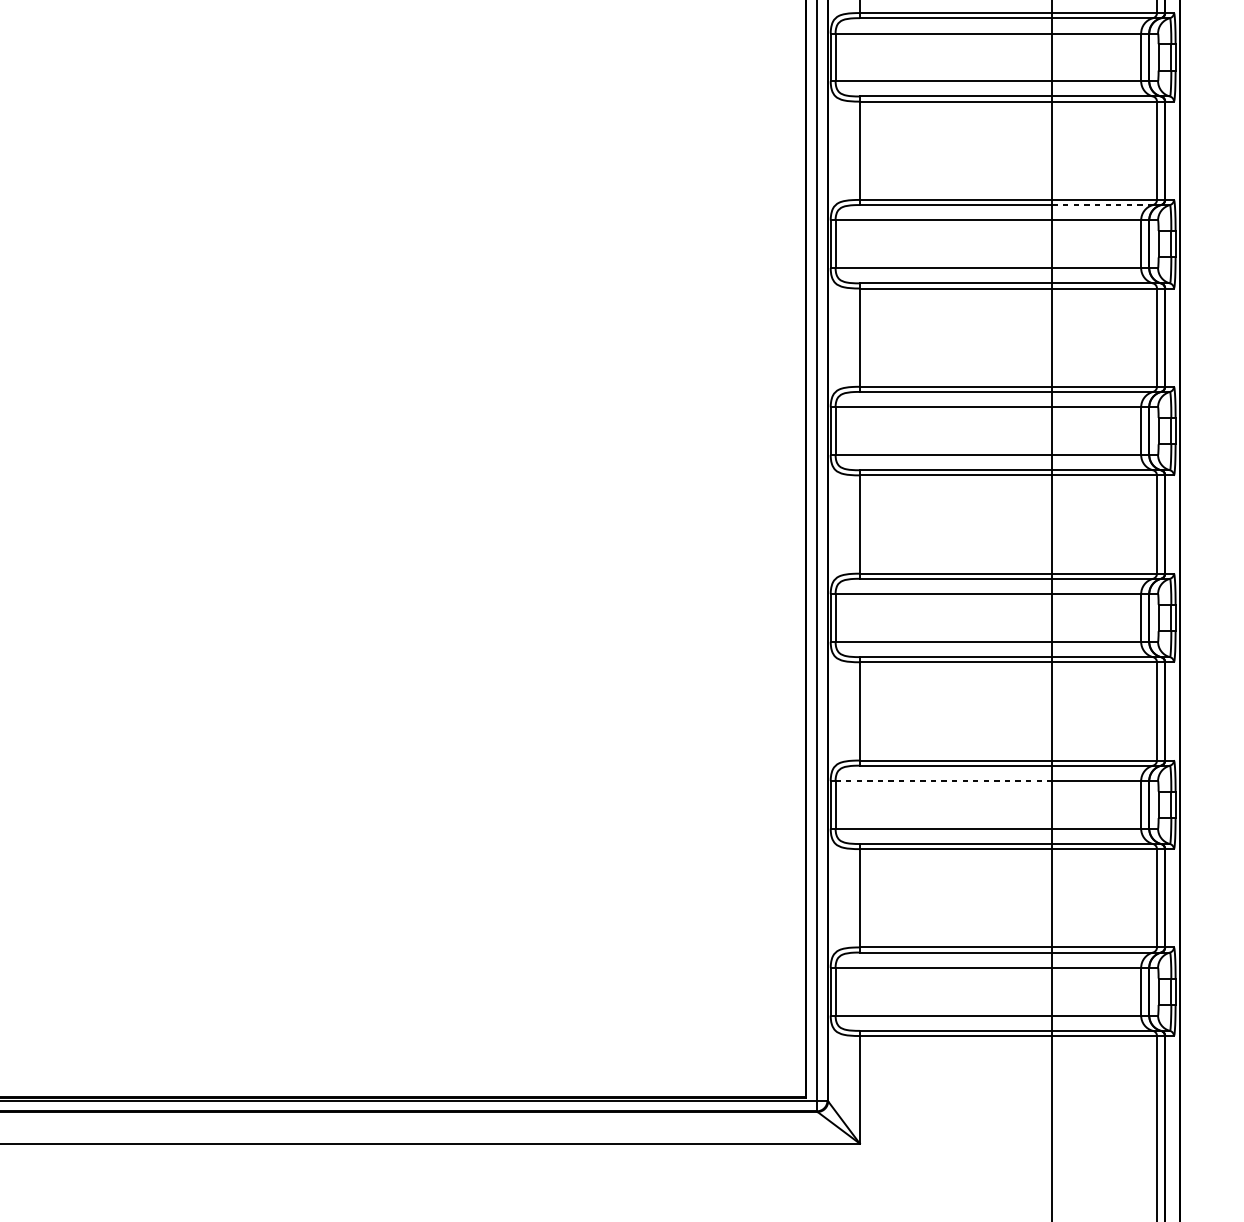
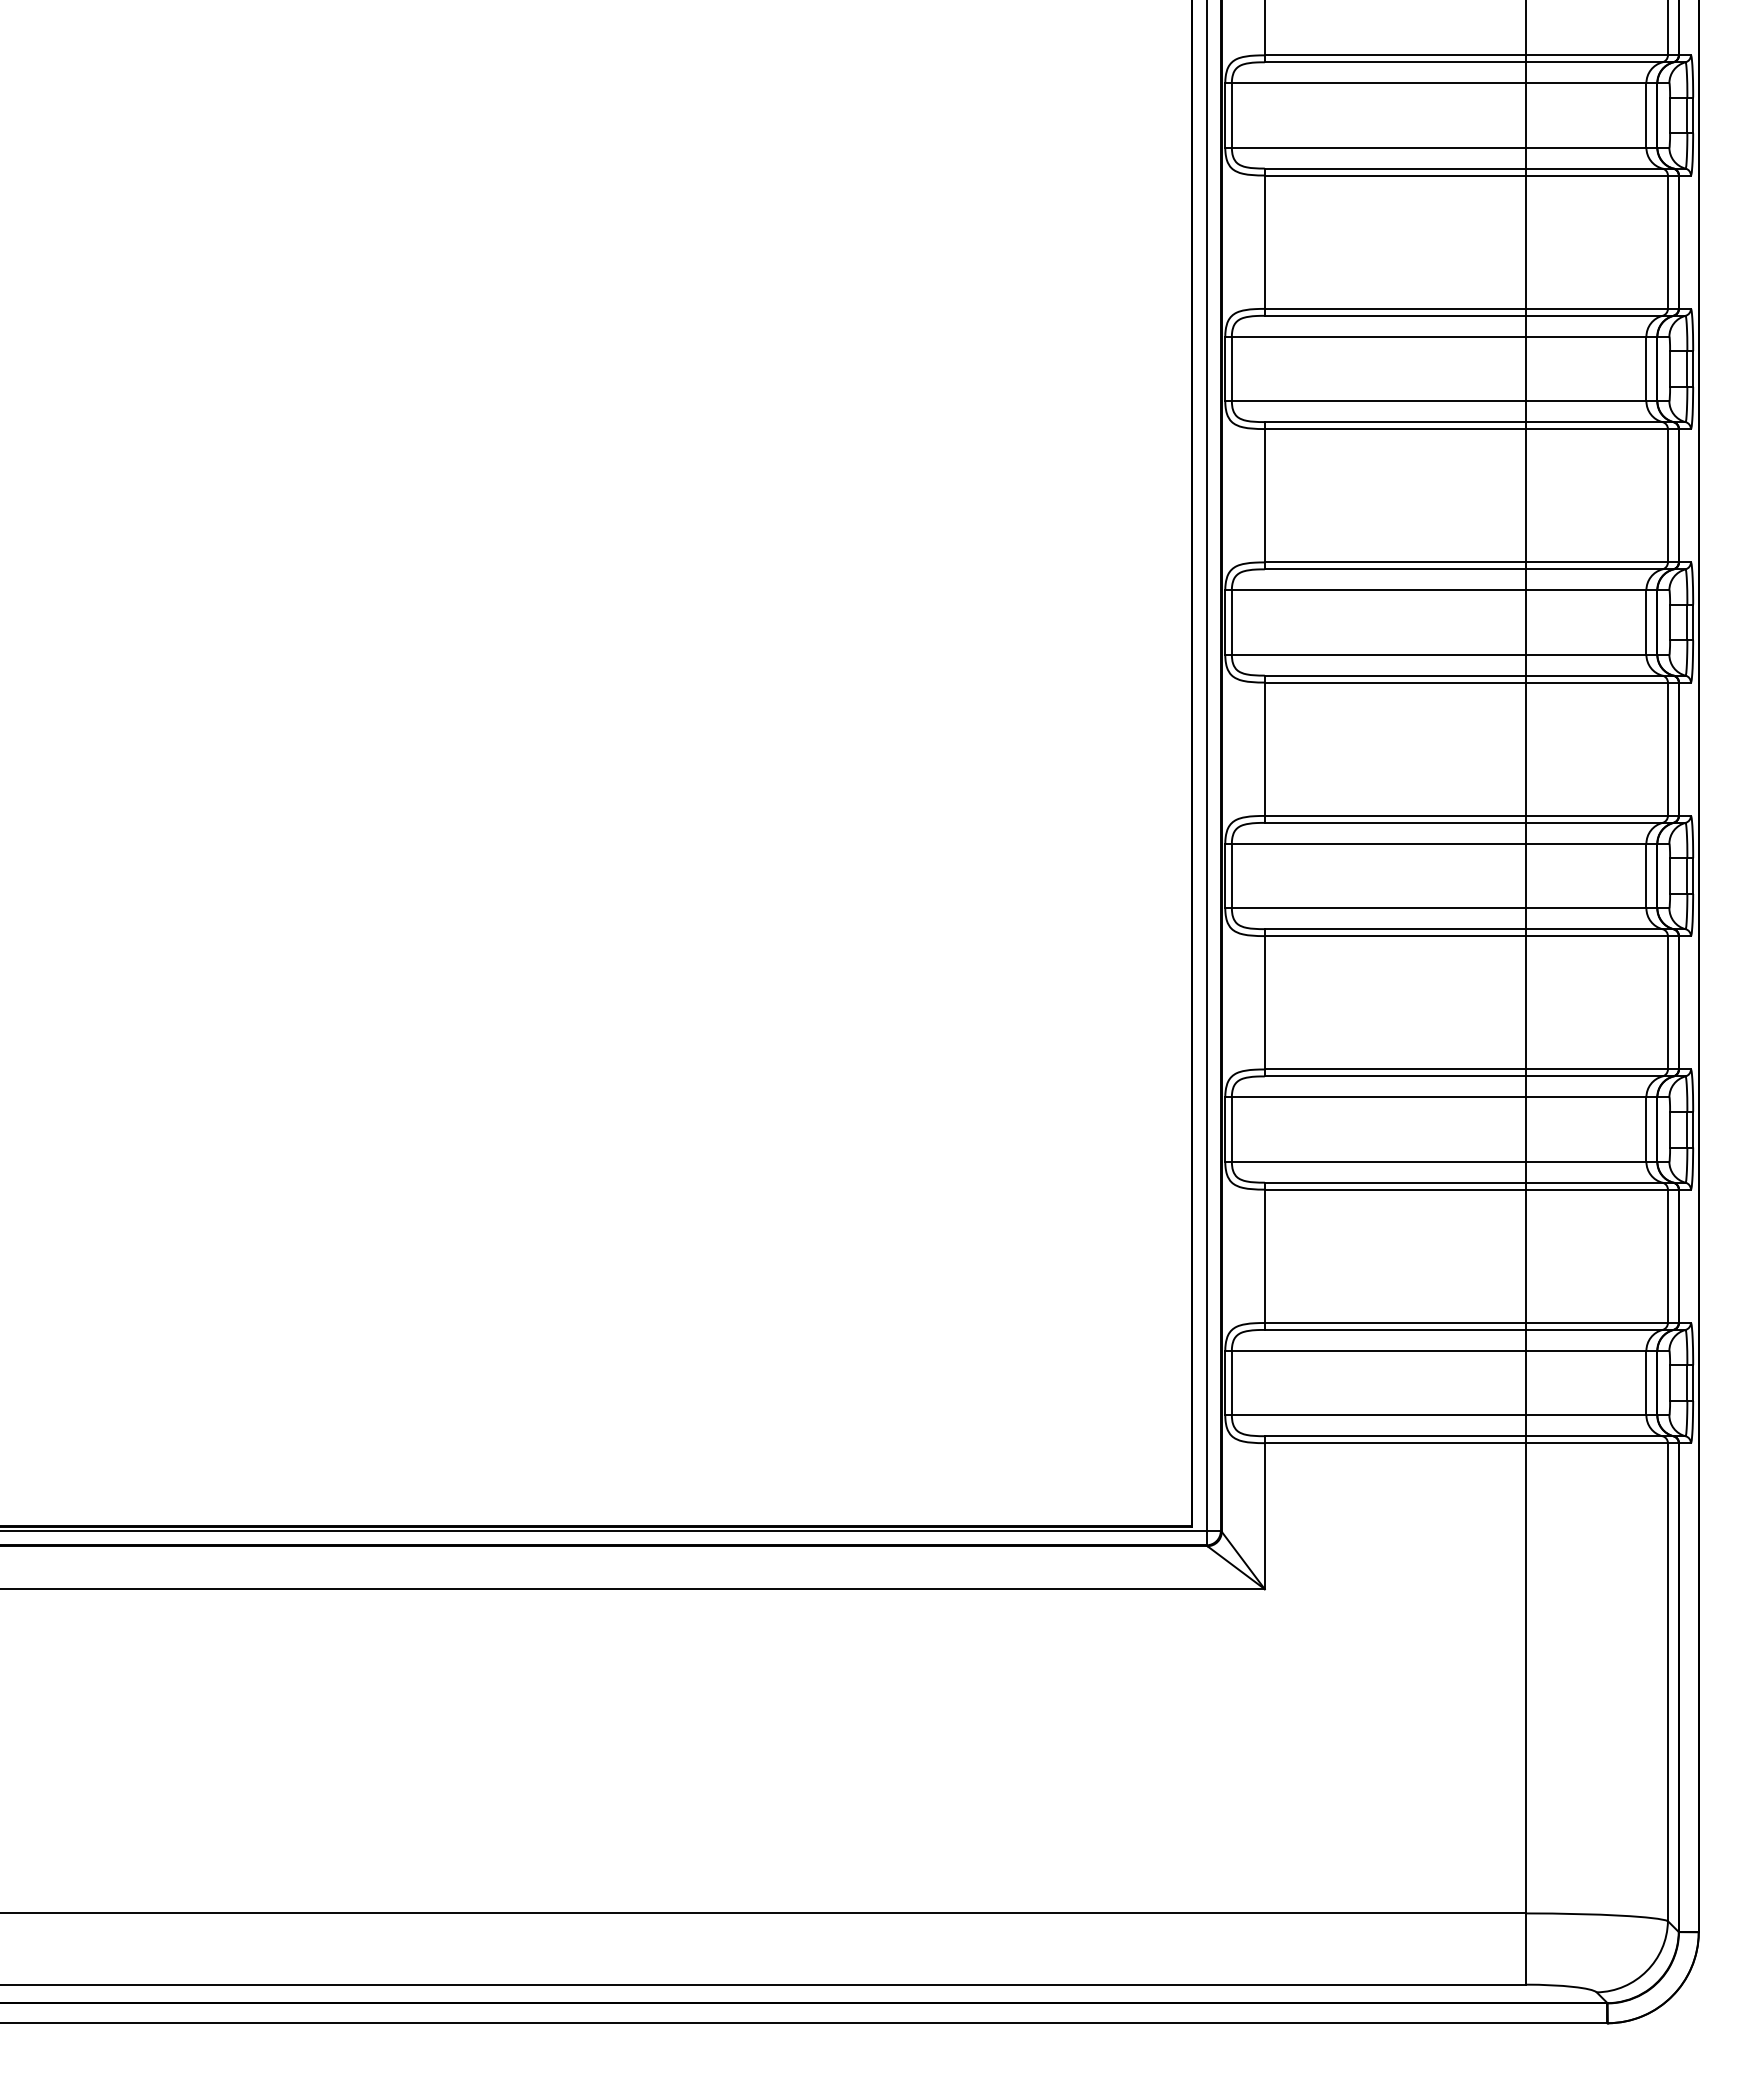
line: (1102, 204) -> (1594, 315), dashed -> solid
line: (943, 781) -> (1378, 1097), dashed -> solid

